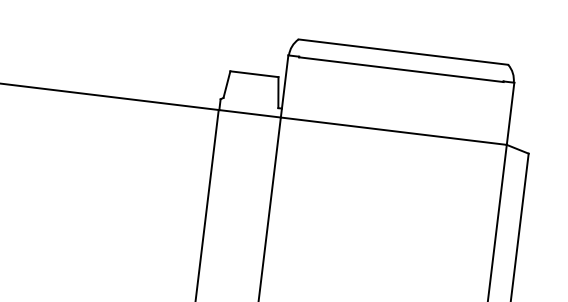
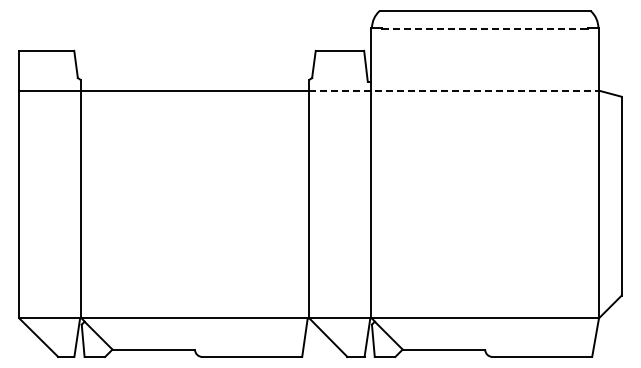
line: (401, 69) -> (485, 28), solid -> dashed
line: (363, 127) -> (454, 90), solid -> dashed

